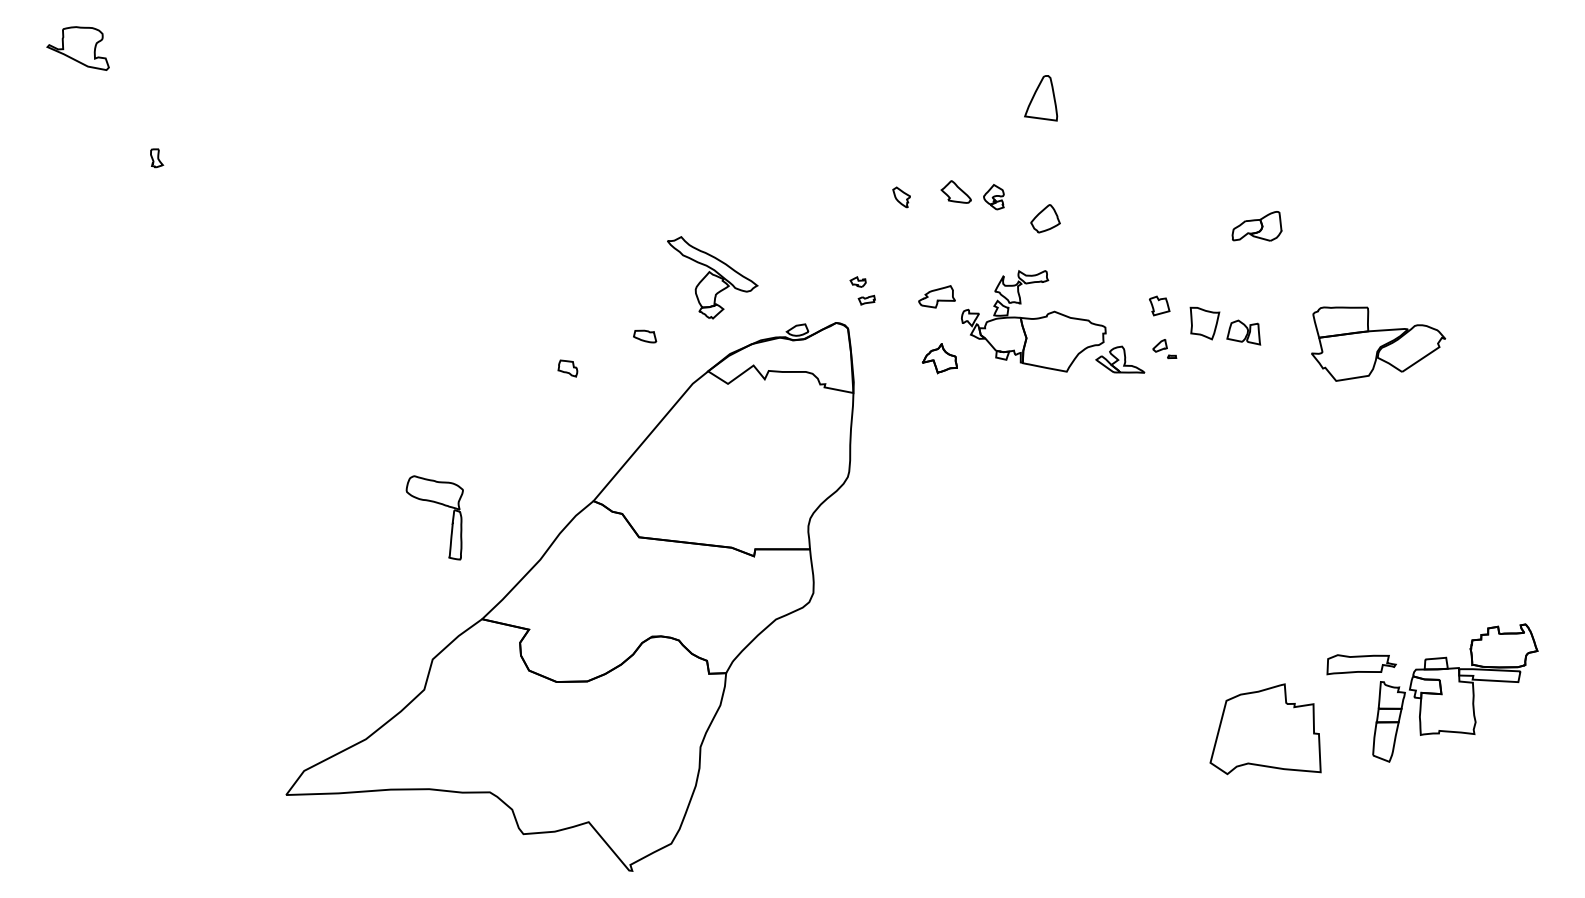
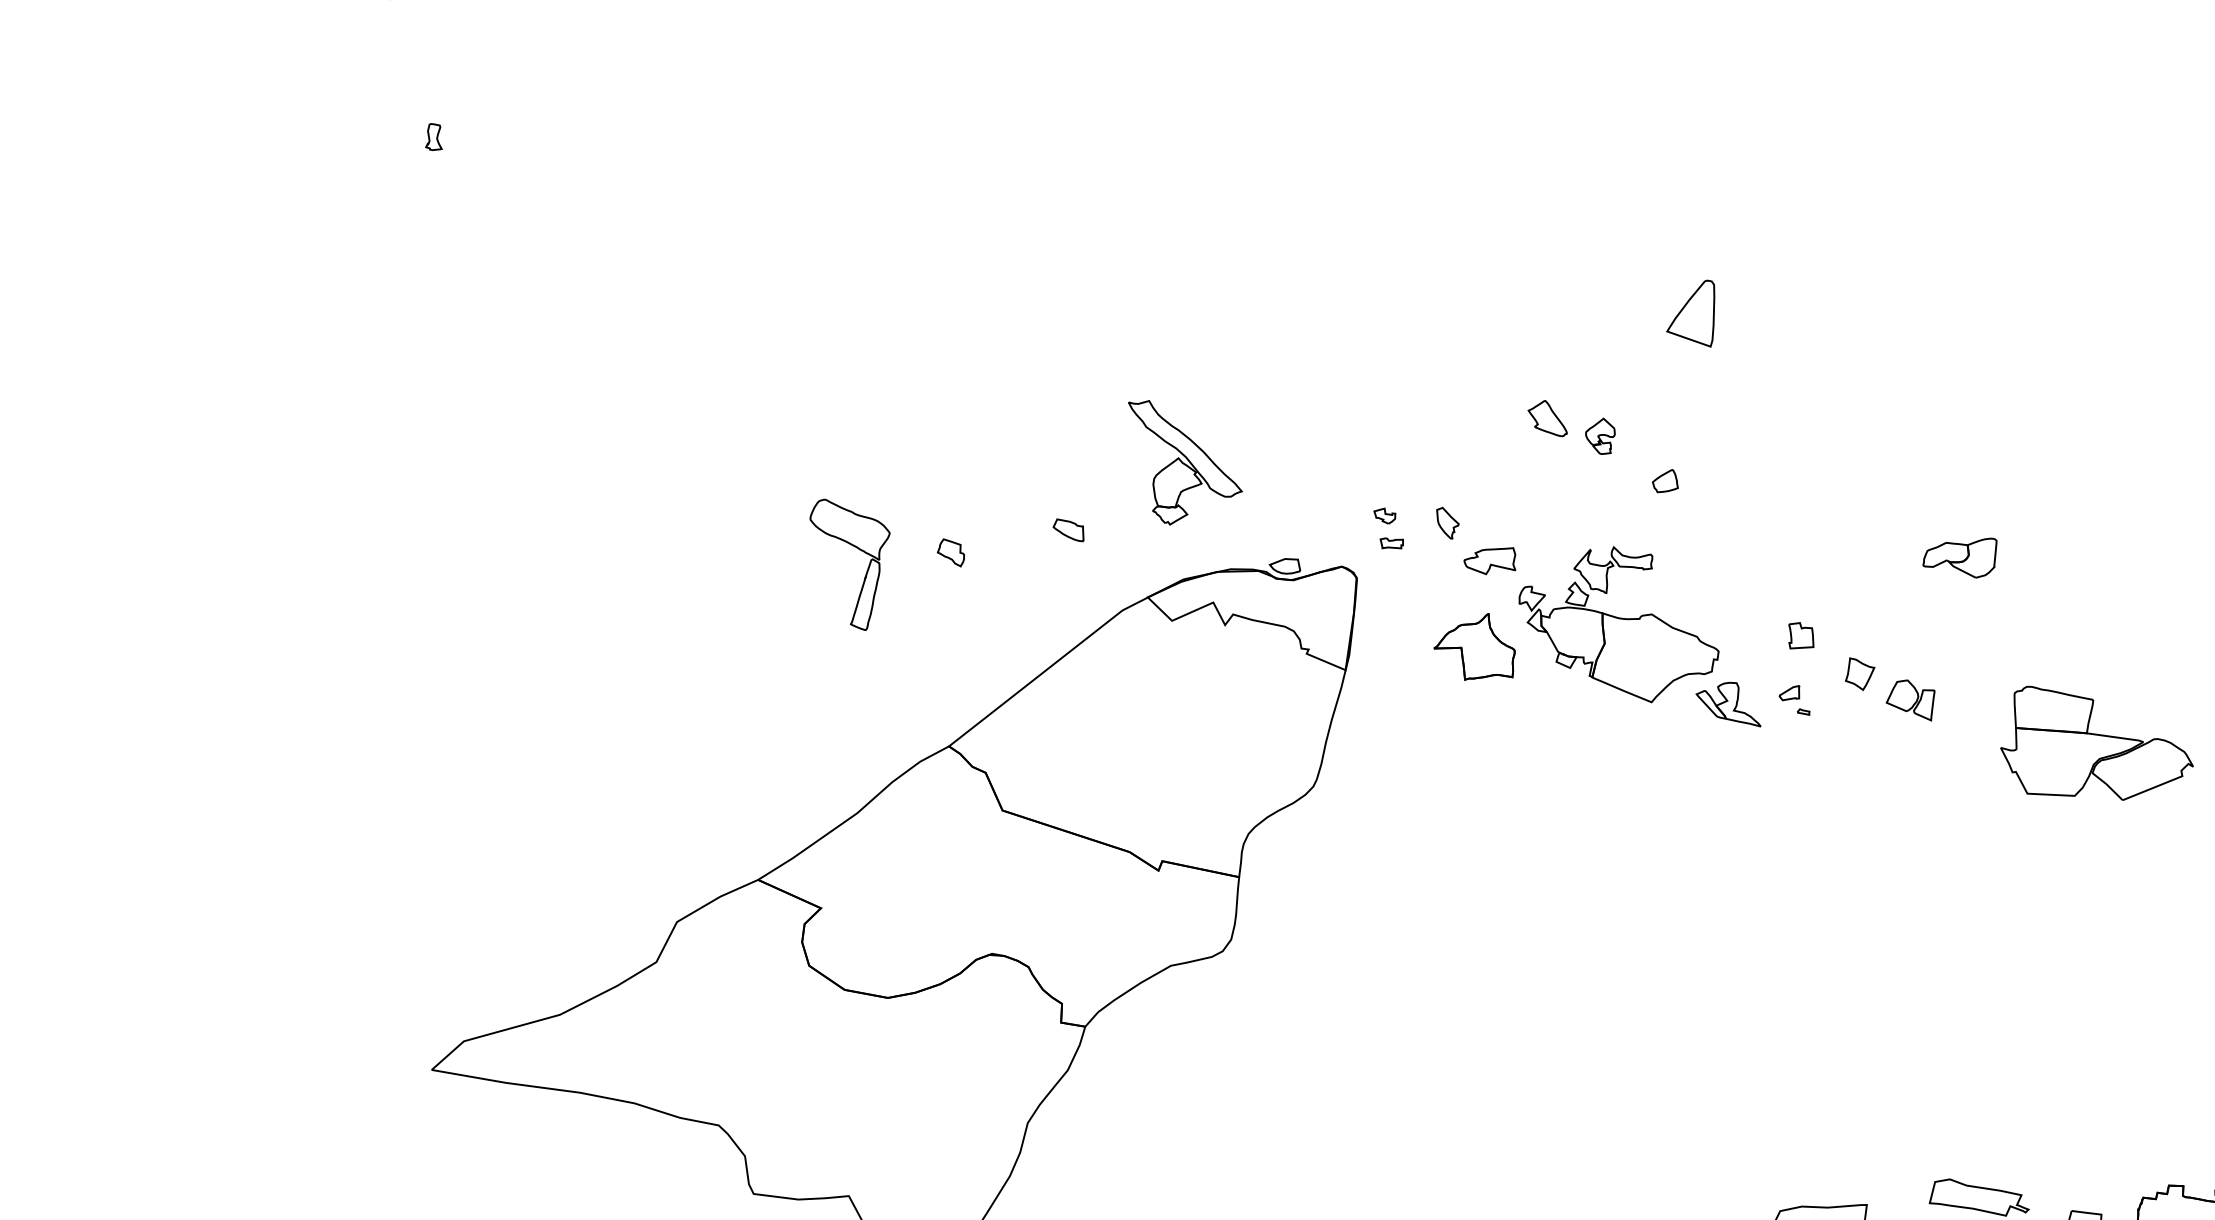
part: (901, 197) -> (1446, 523), moved
part: (1045, 218) -> (1666, 480), size x0.62
part: (1204, 323) -> (1859, 674), size x0.62
part: (939, 358) -> (1476, 646), size x1.67
part: (439, 504) -> (852, 546), moved

